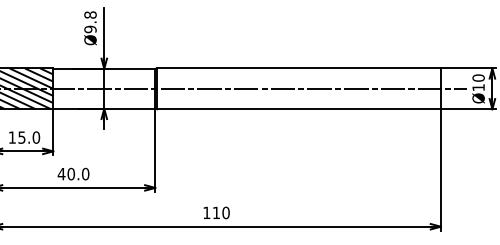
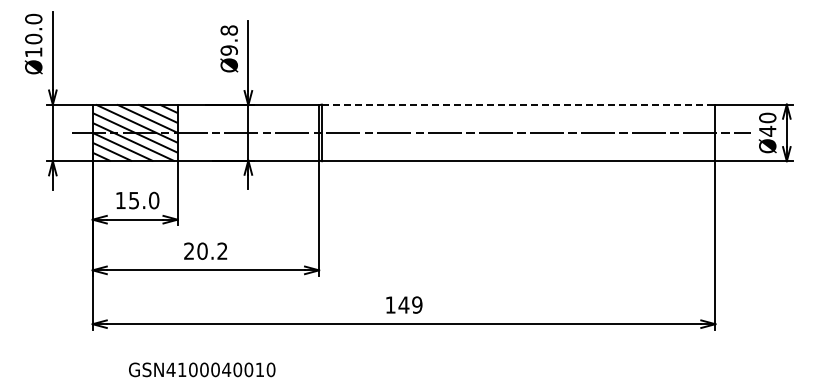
line: (298, 68) -> (518, 104), solid -> dashed
text: (478, 87) -> (767, 130), Ø10 -> Ø40
text: (73, 173) -> (205, 250), 40.0 -> 20.2
text: (221, 212) -> (410, 304), 110 -> 149

